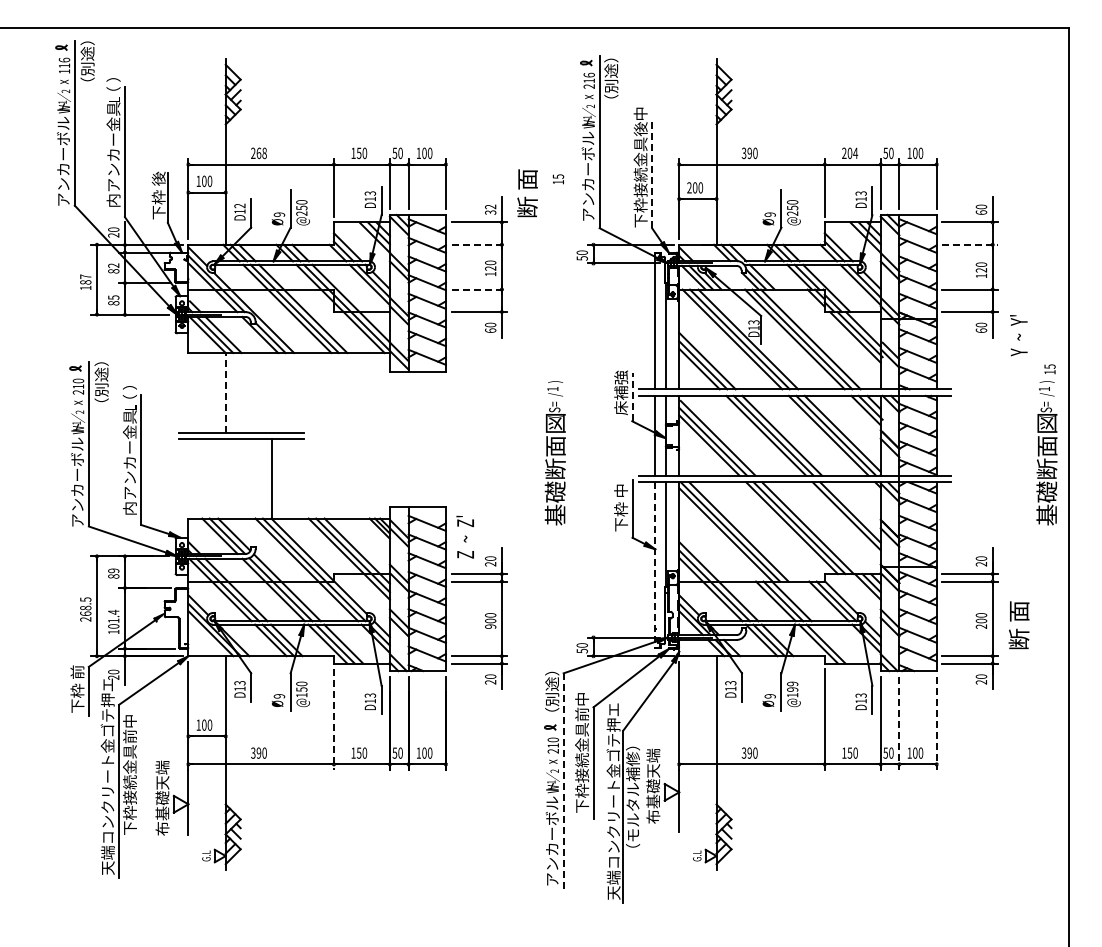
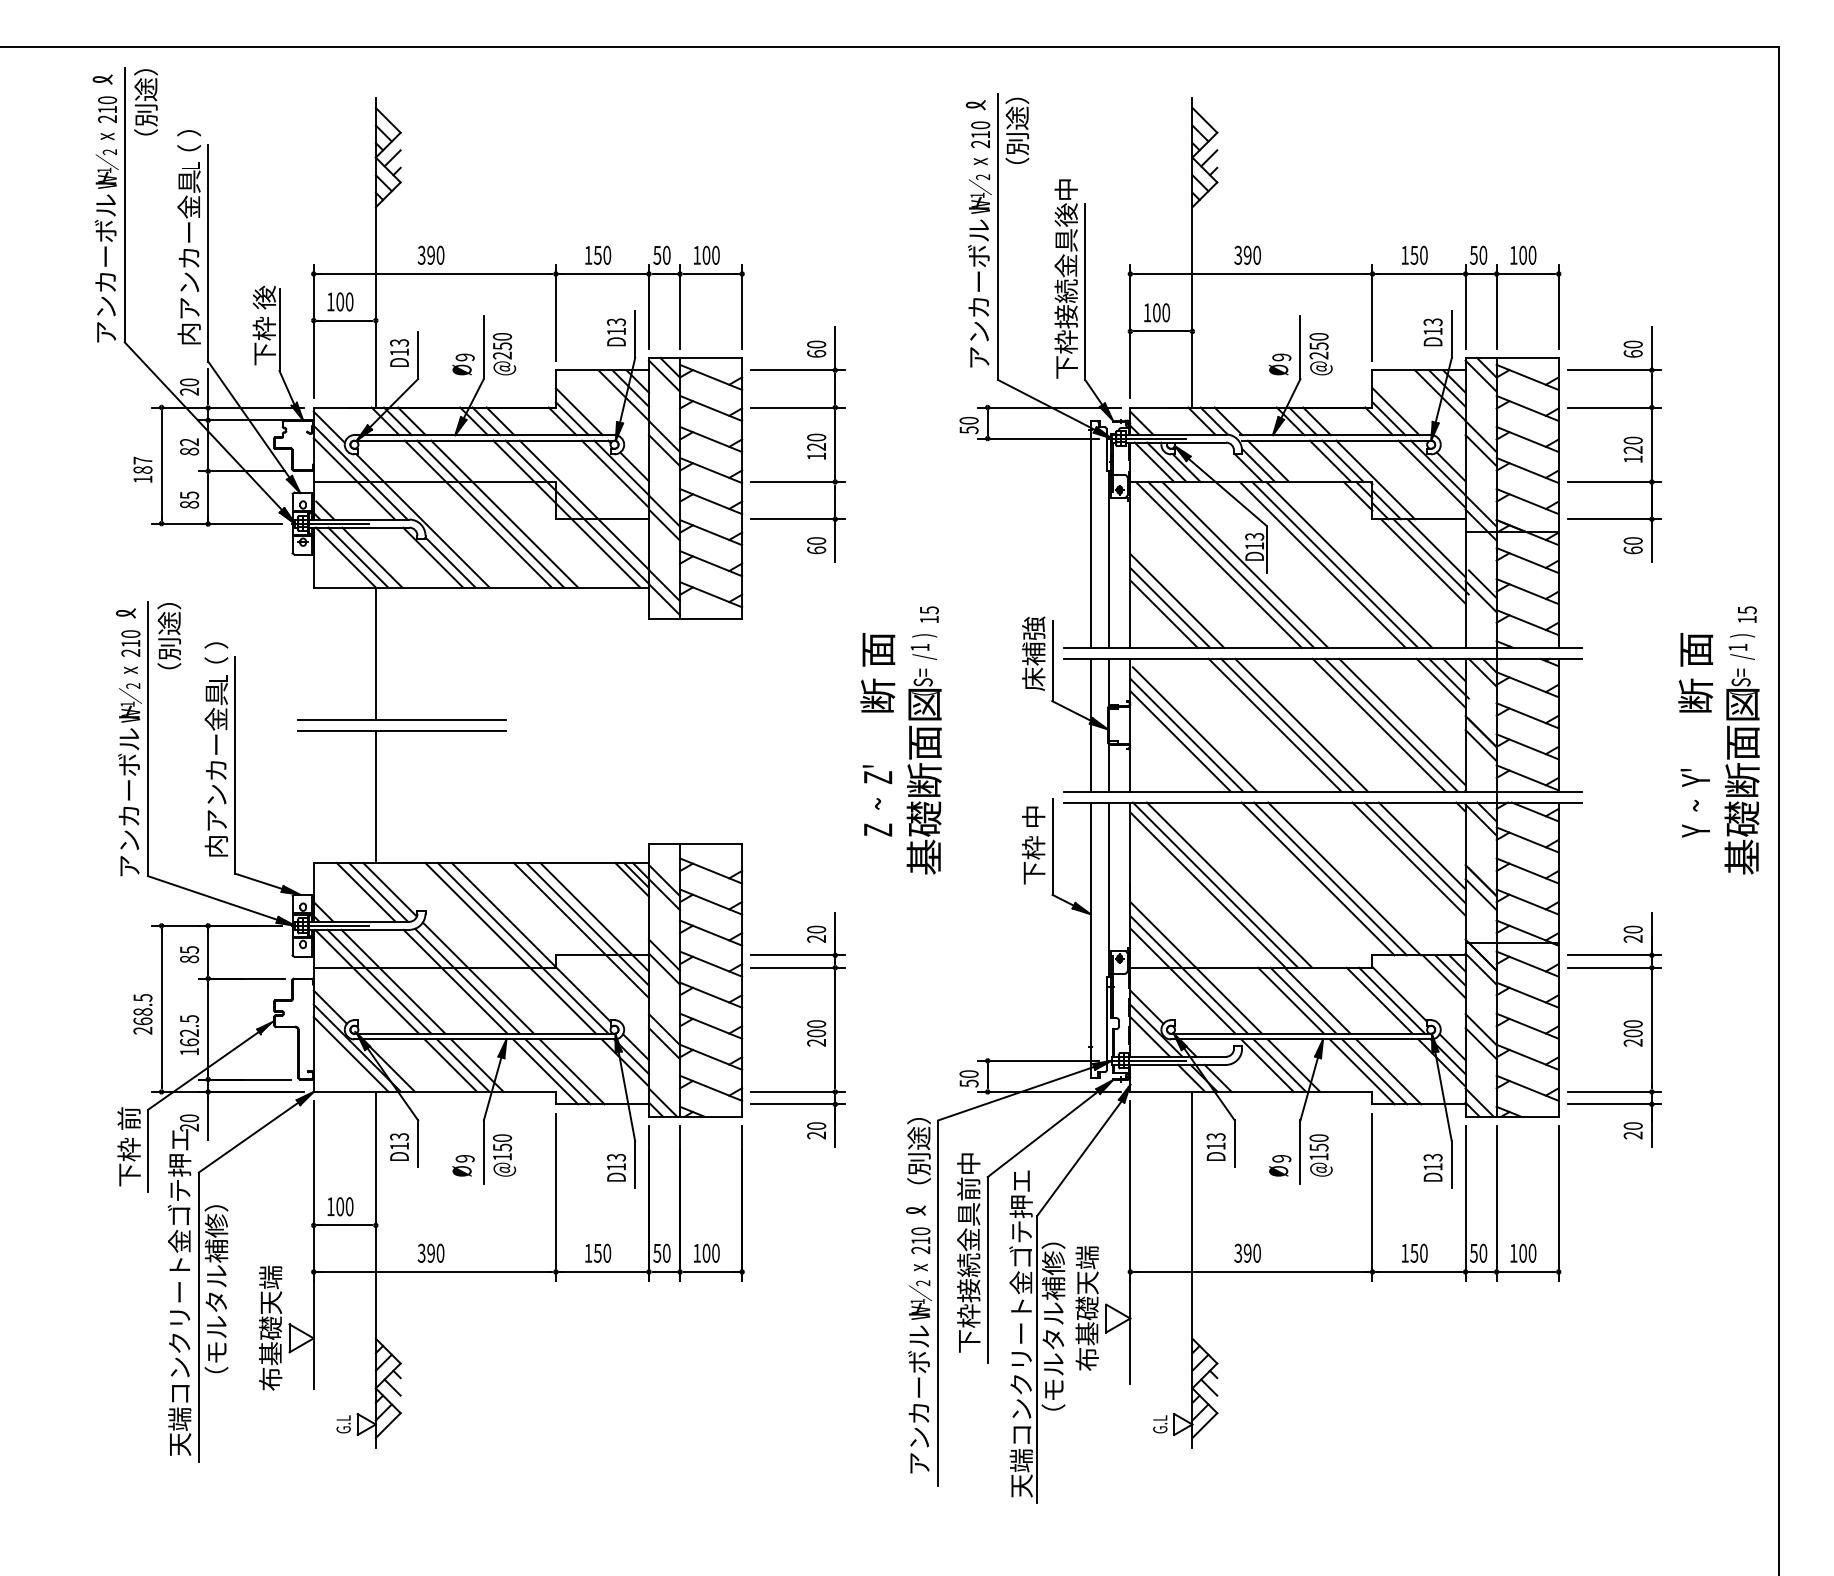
text: (63, 65) -> (105, 109), 116 -> 210
text: (588, 74) -> (979, 124), 216 -> 210
text: (258, 153) -> (430, 255), 268 -> 390
text: (850, 153) -> (1415, 255), 204 -> 150
line: (652, 175) -> (1085, 292), dashed -> solid
text: (558, 179) -> (929, 614), moved
text: (689, 187) -> (1147, 312), 200 -> 100
text: (527, 193) -> (877, 673), moved
text: (240, 205) -> (400, 342), D12 -> D13
text: (490, 209) -> (816, 348), 32 -> 60
line: (479, 244) -> (798, 406), dashed -> solid
line: (970, 244) -> (1614, 406), dashed -> solid
line: (479, 289) -> (798, 481), dashed -> solid
text: (1018, 335) -> (1694, 802), moved
line: (225, 392) -> (375, 653), dashed -> solid
line: (632, 396) -> (1052, 659), dashed -> solid
line: (271, 478) -> (375, 796), moved
line: (854, 508) -> (1421, 846), added
text: (464, 536) -> (876, 799), moved
line: (655, 565) -> (1090, 941), dashed -> solid
text: (113, 570) -> (189, 949), 89 -> 85
text: (113, 618) -> (189, 1029), 101.4 -> 162.5
text: (1018, 625) -> (1694, 673), moved
text: (490, 626) -> (816, 1042), 900 -> 200
line: (834, 643) -> (1388, 1070), added
text: (792, 686) -> (1318, 1142), @199 -> @150
line: (333, 720) -> (555, 1198), dashed -> solid
line: (899, 723) -> (1496, 1203), dashed -> solid
line: (936, 723) -> (1558, 1203), dashed -> solid
text: (129, 774) -> (215, 1288), 下枠接続金具前中 -> （モルタル補修）
line: (563, 783) -> (937, 1303), dashed -> solid

